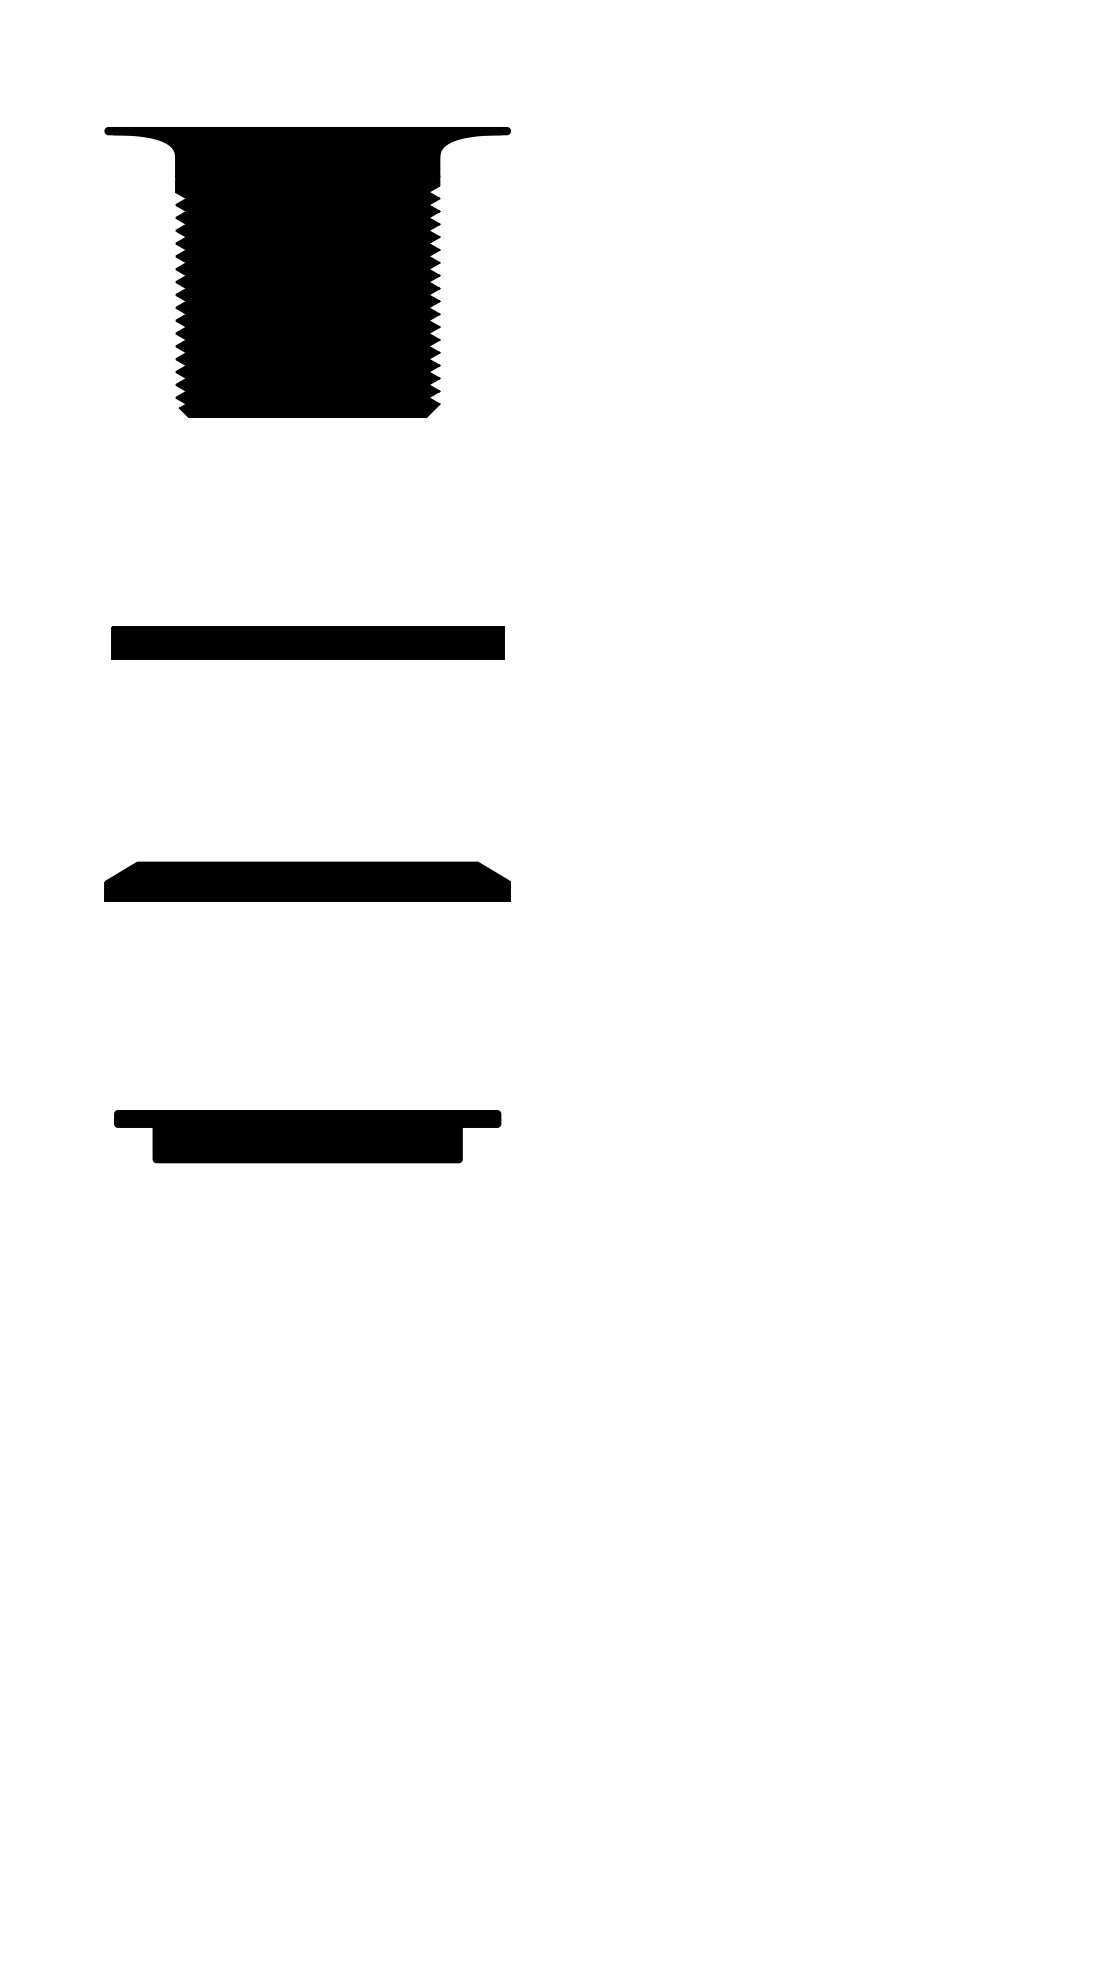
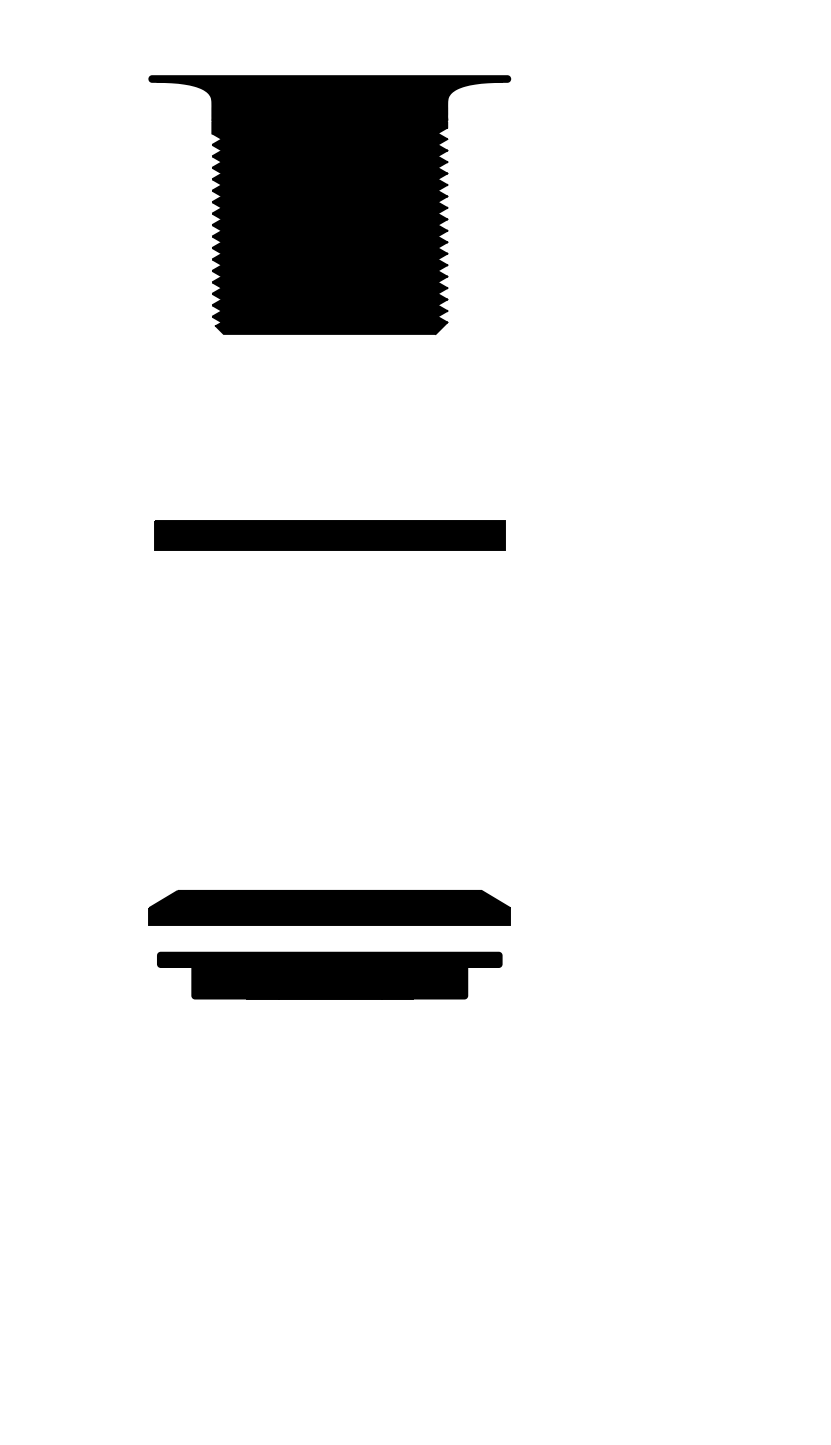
part: (307, 881) -> (329, 907), moved

